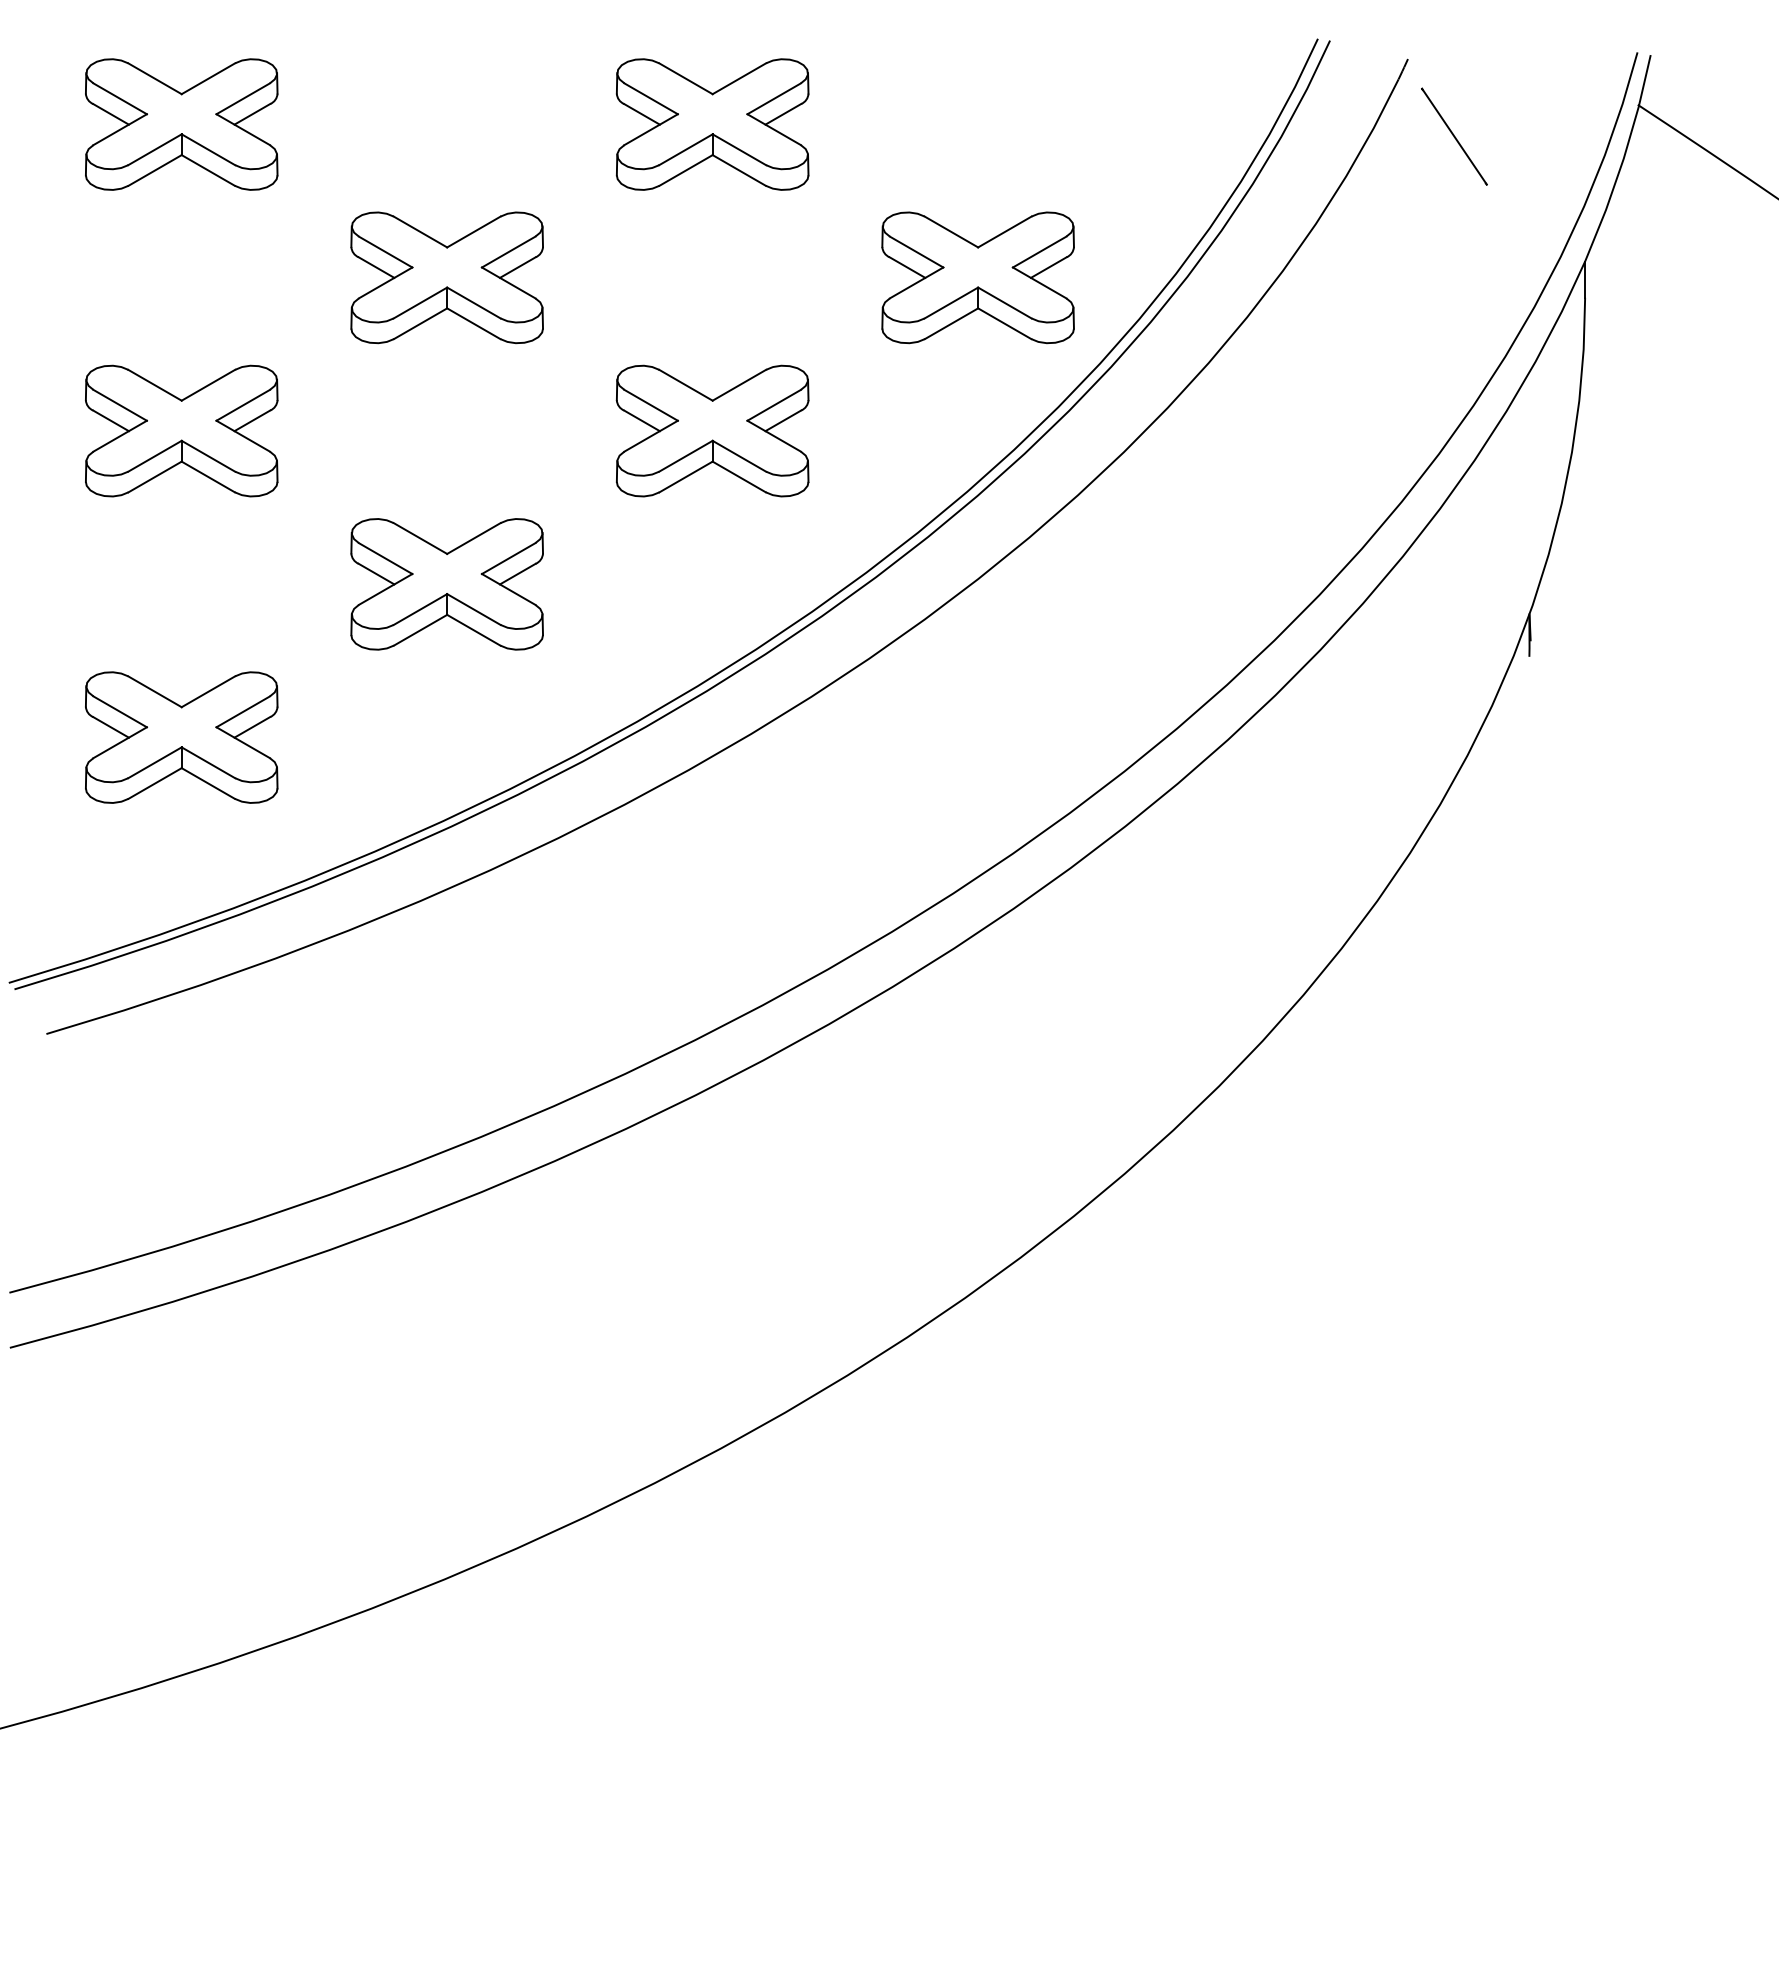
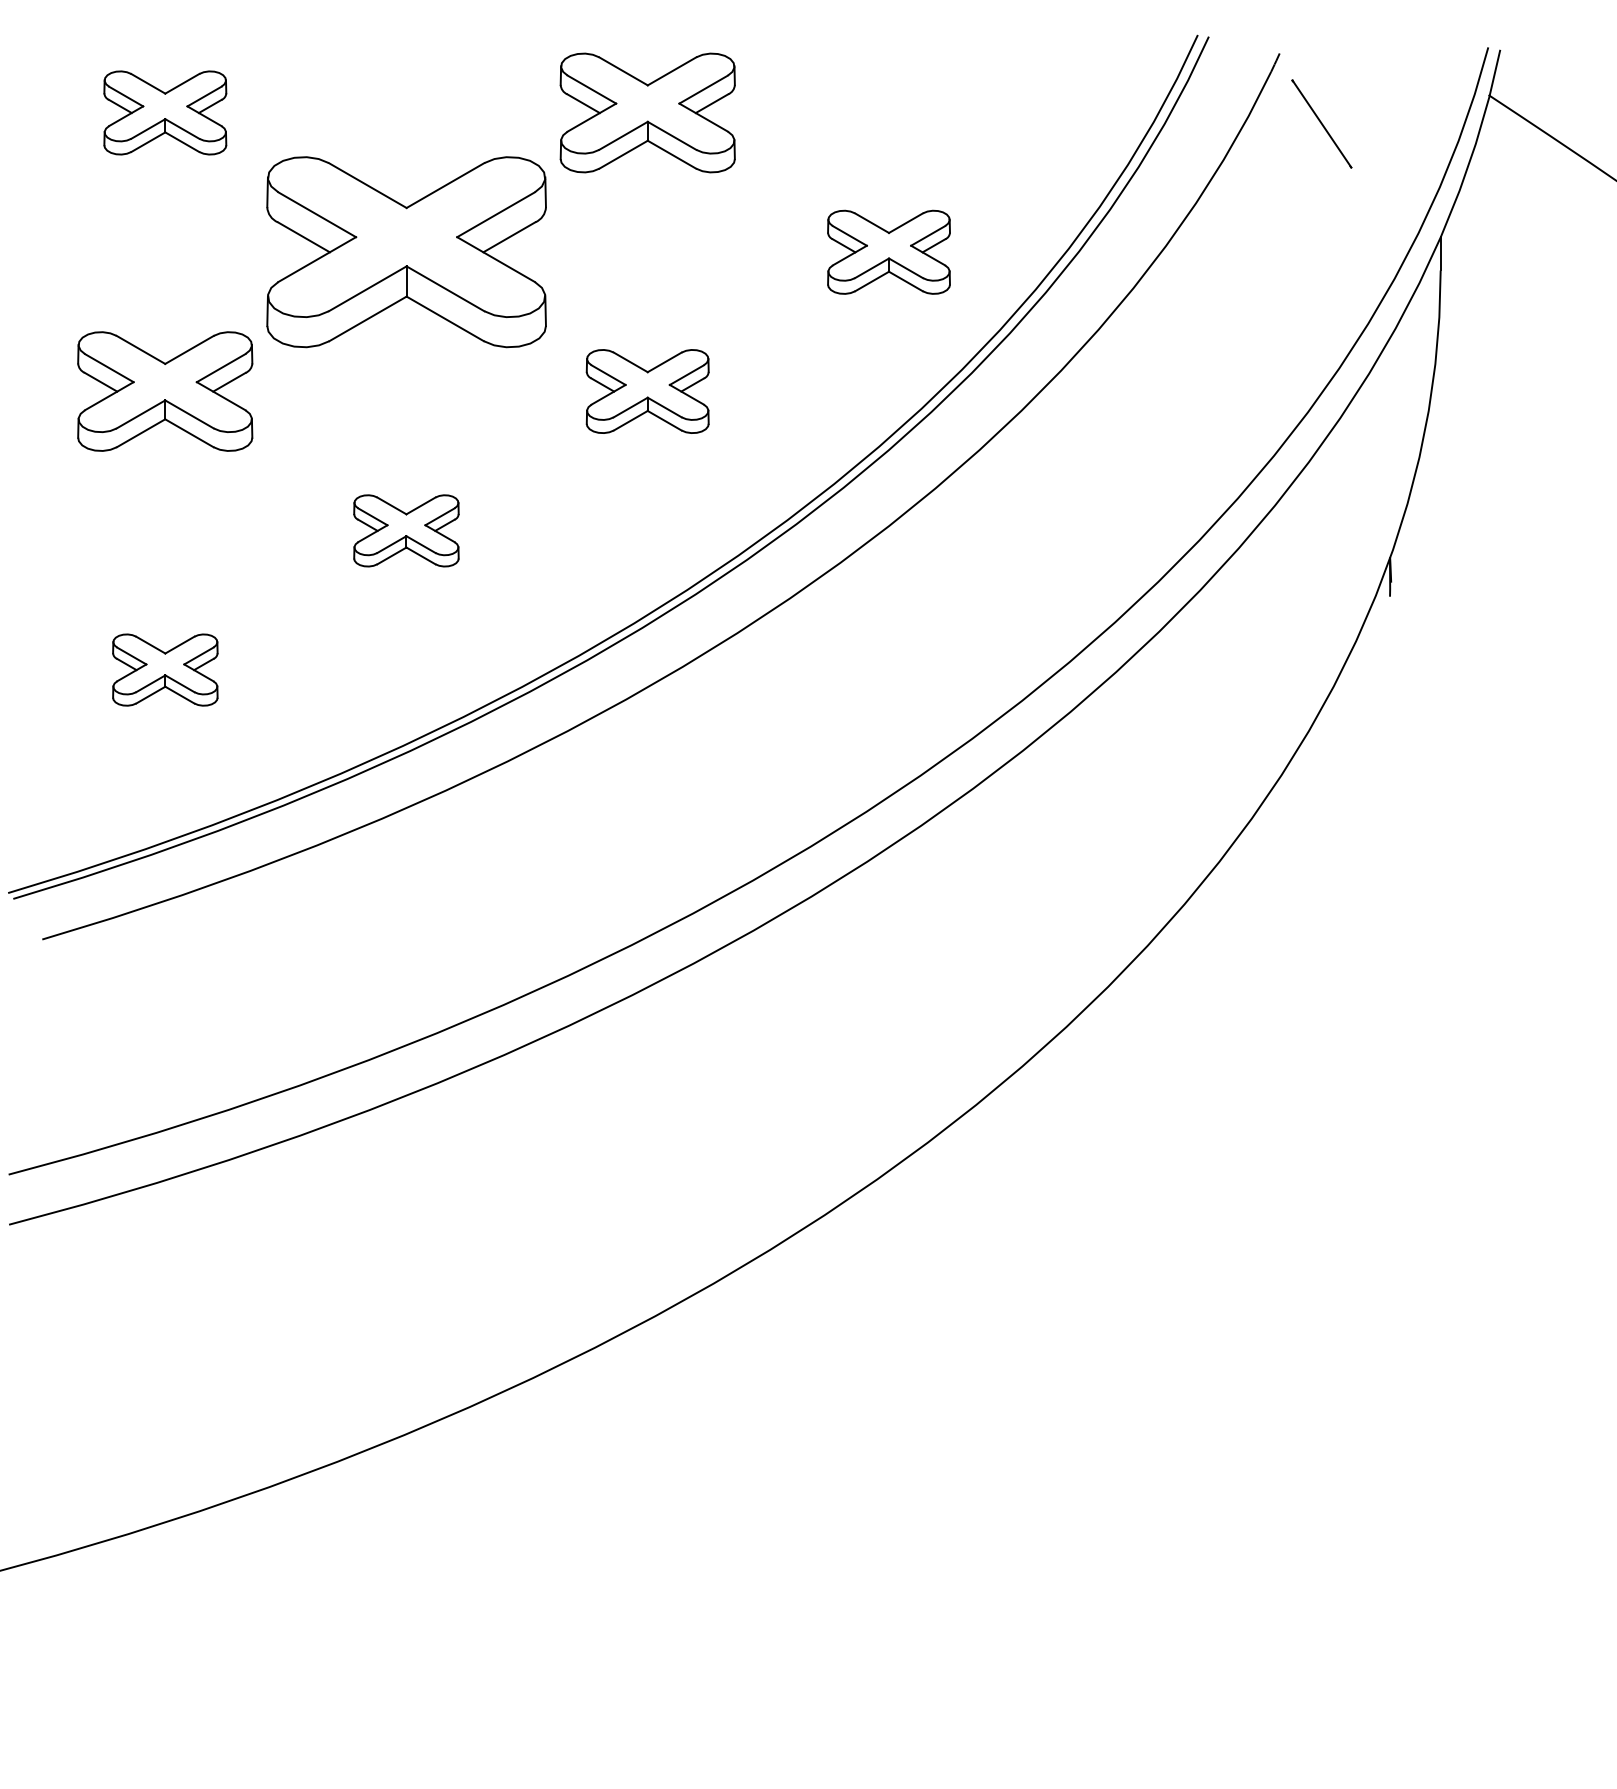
part: (181, 124) -> (165, 112), size x0.7
part: (446, 277) -> (405, 251), size x1.6
part: (977, 277) -> (888, 251), size x0.7
part: (712, 430) -> (647, 391), size x0.7
part: (446, 584) -> (405, 530), size x0.6
part: (181, 737) -> (165, 670), size x0.6

